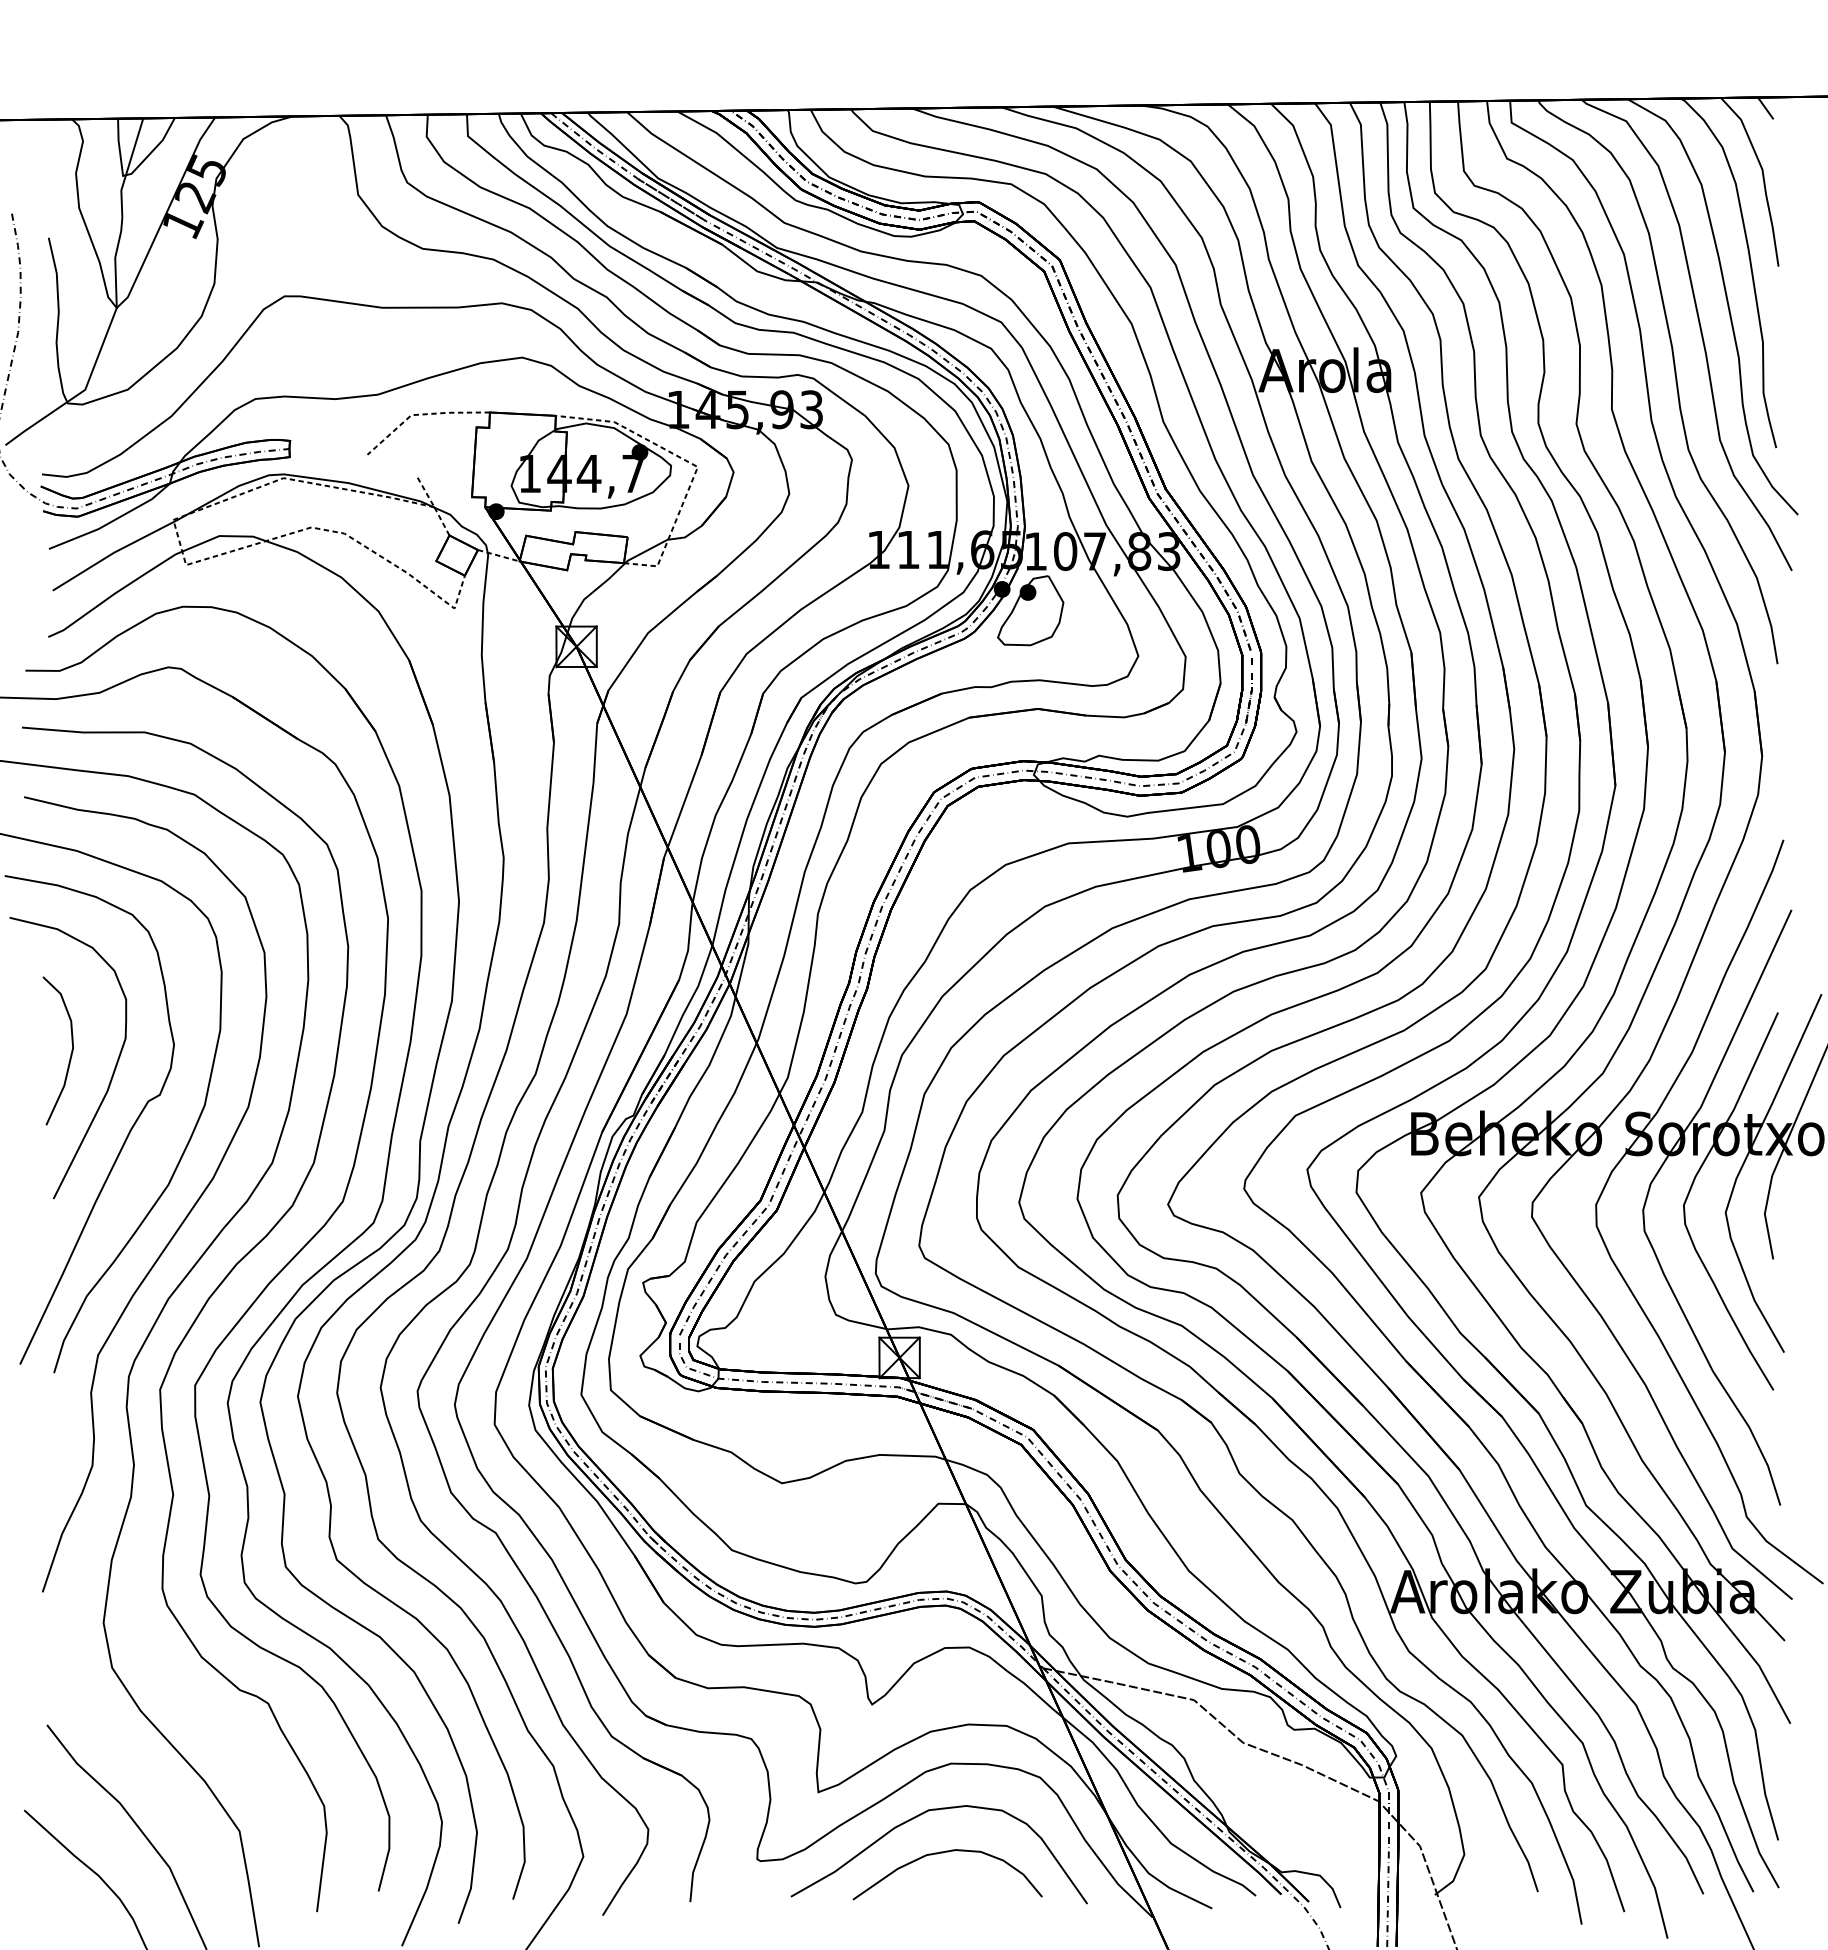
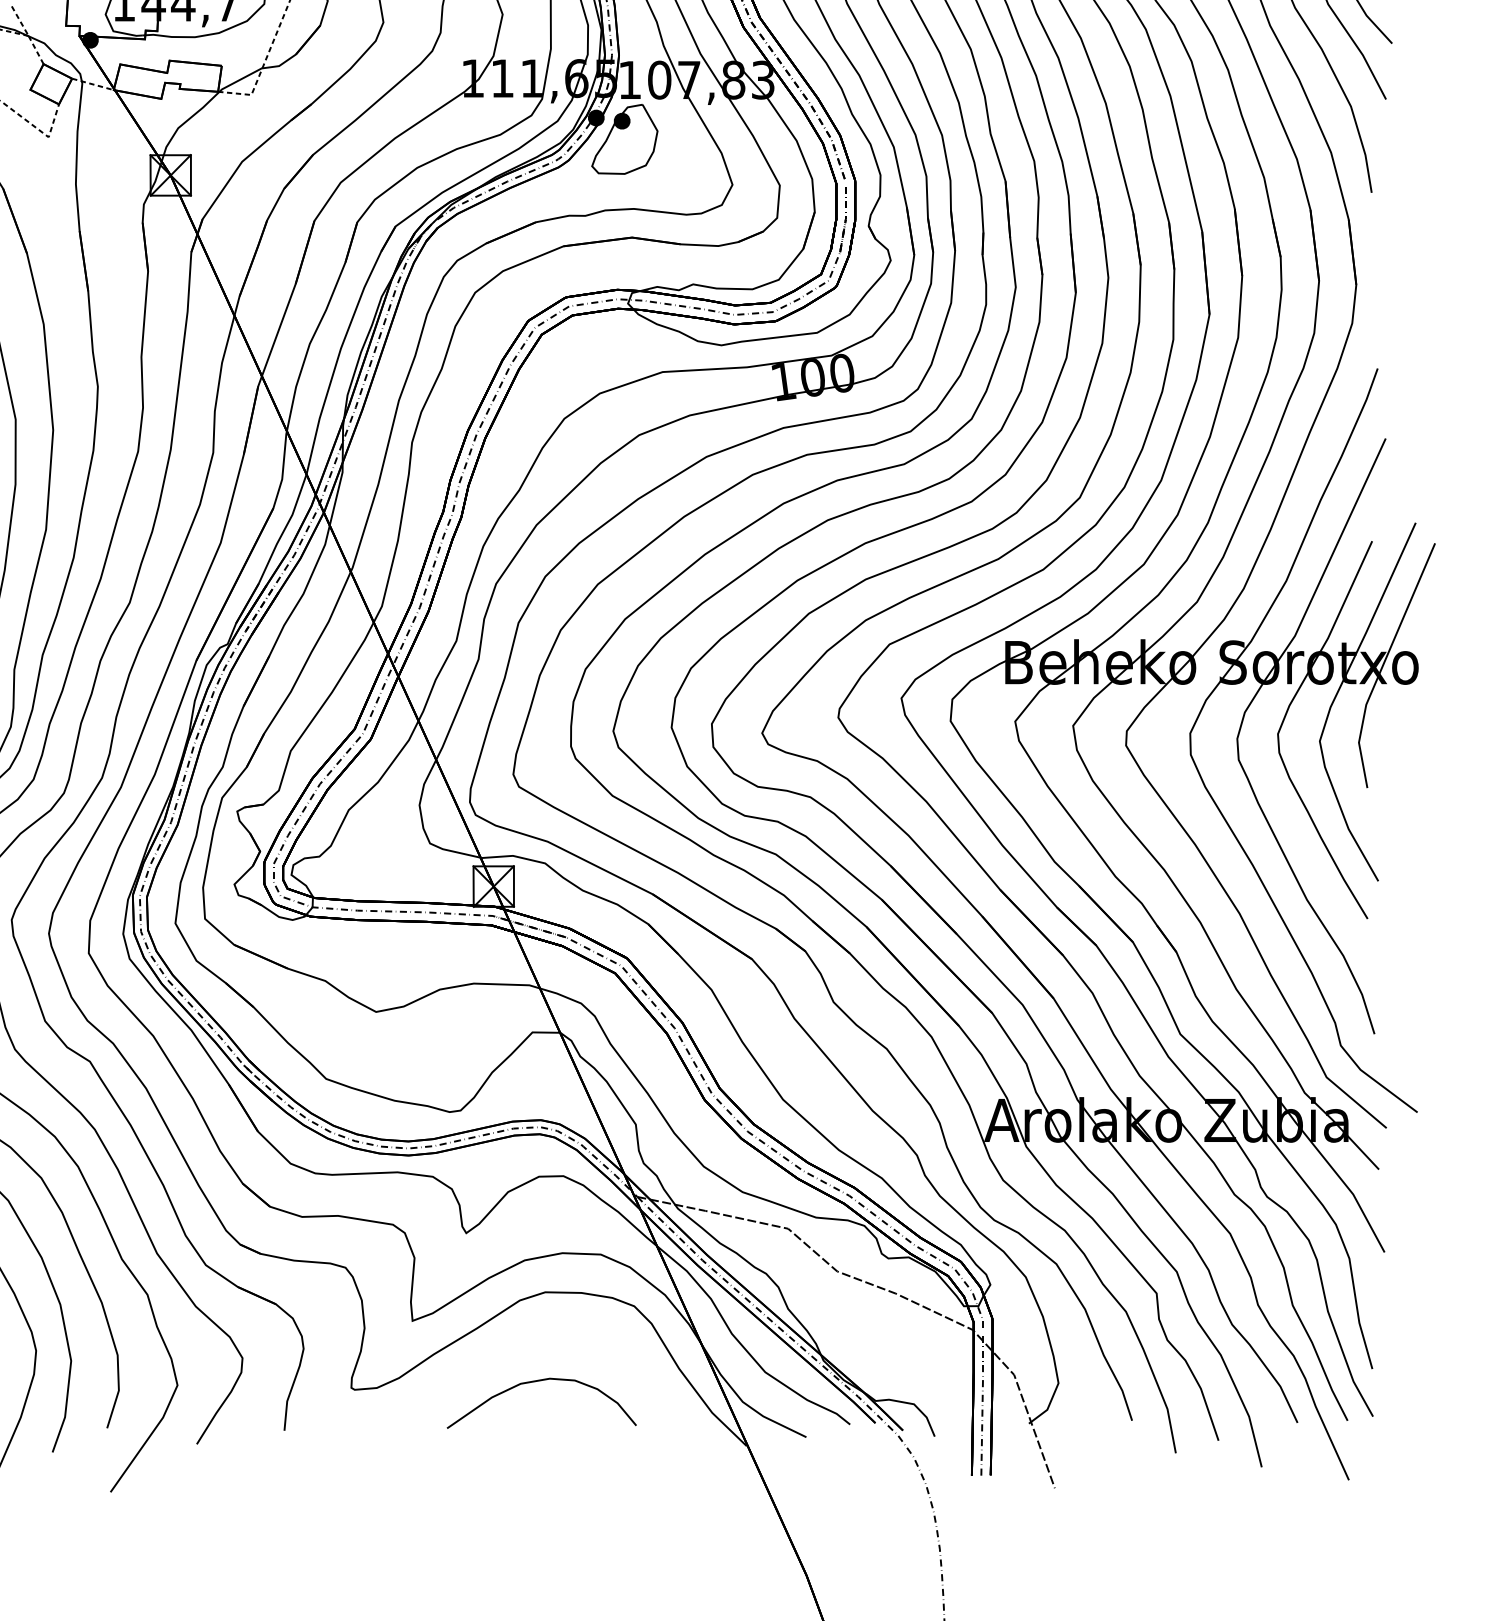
curve: (919, 1816) -> (513, 1345), removed

